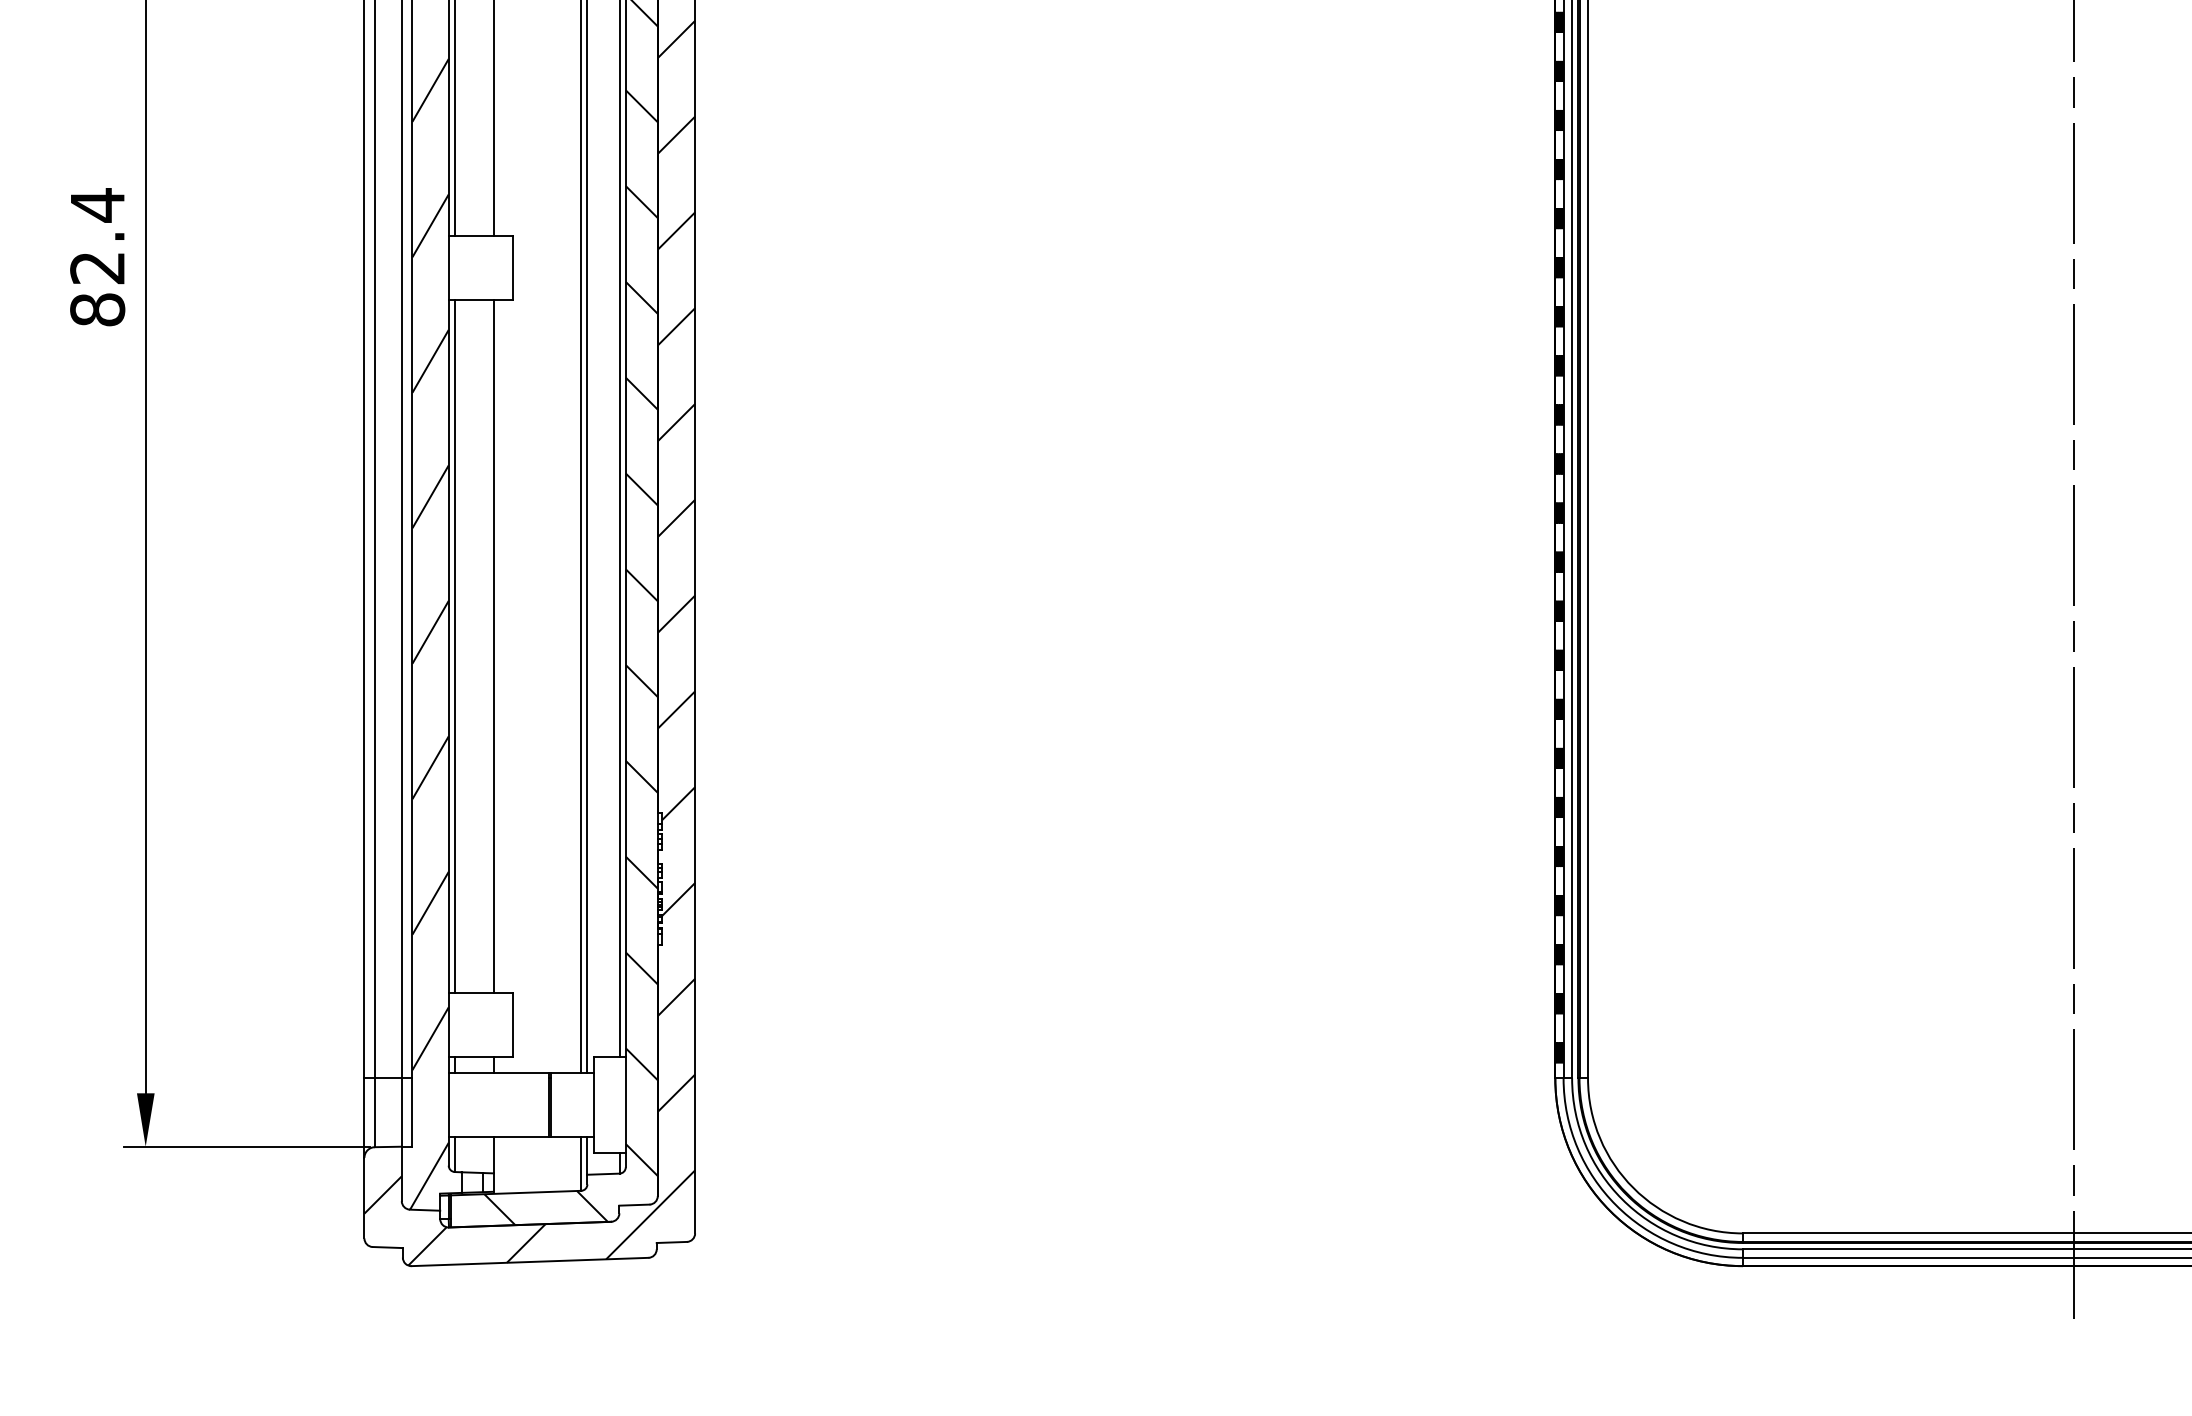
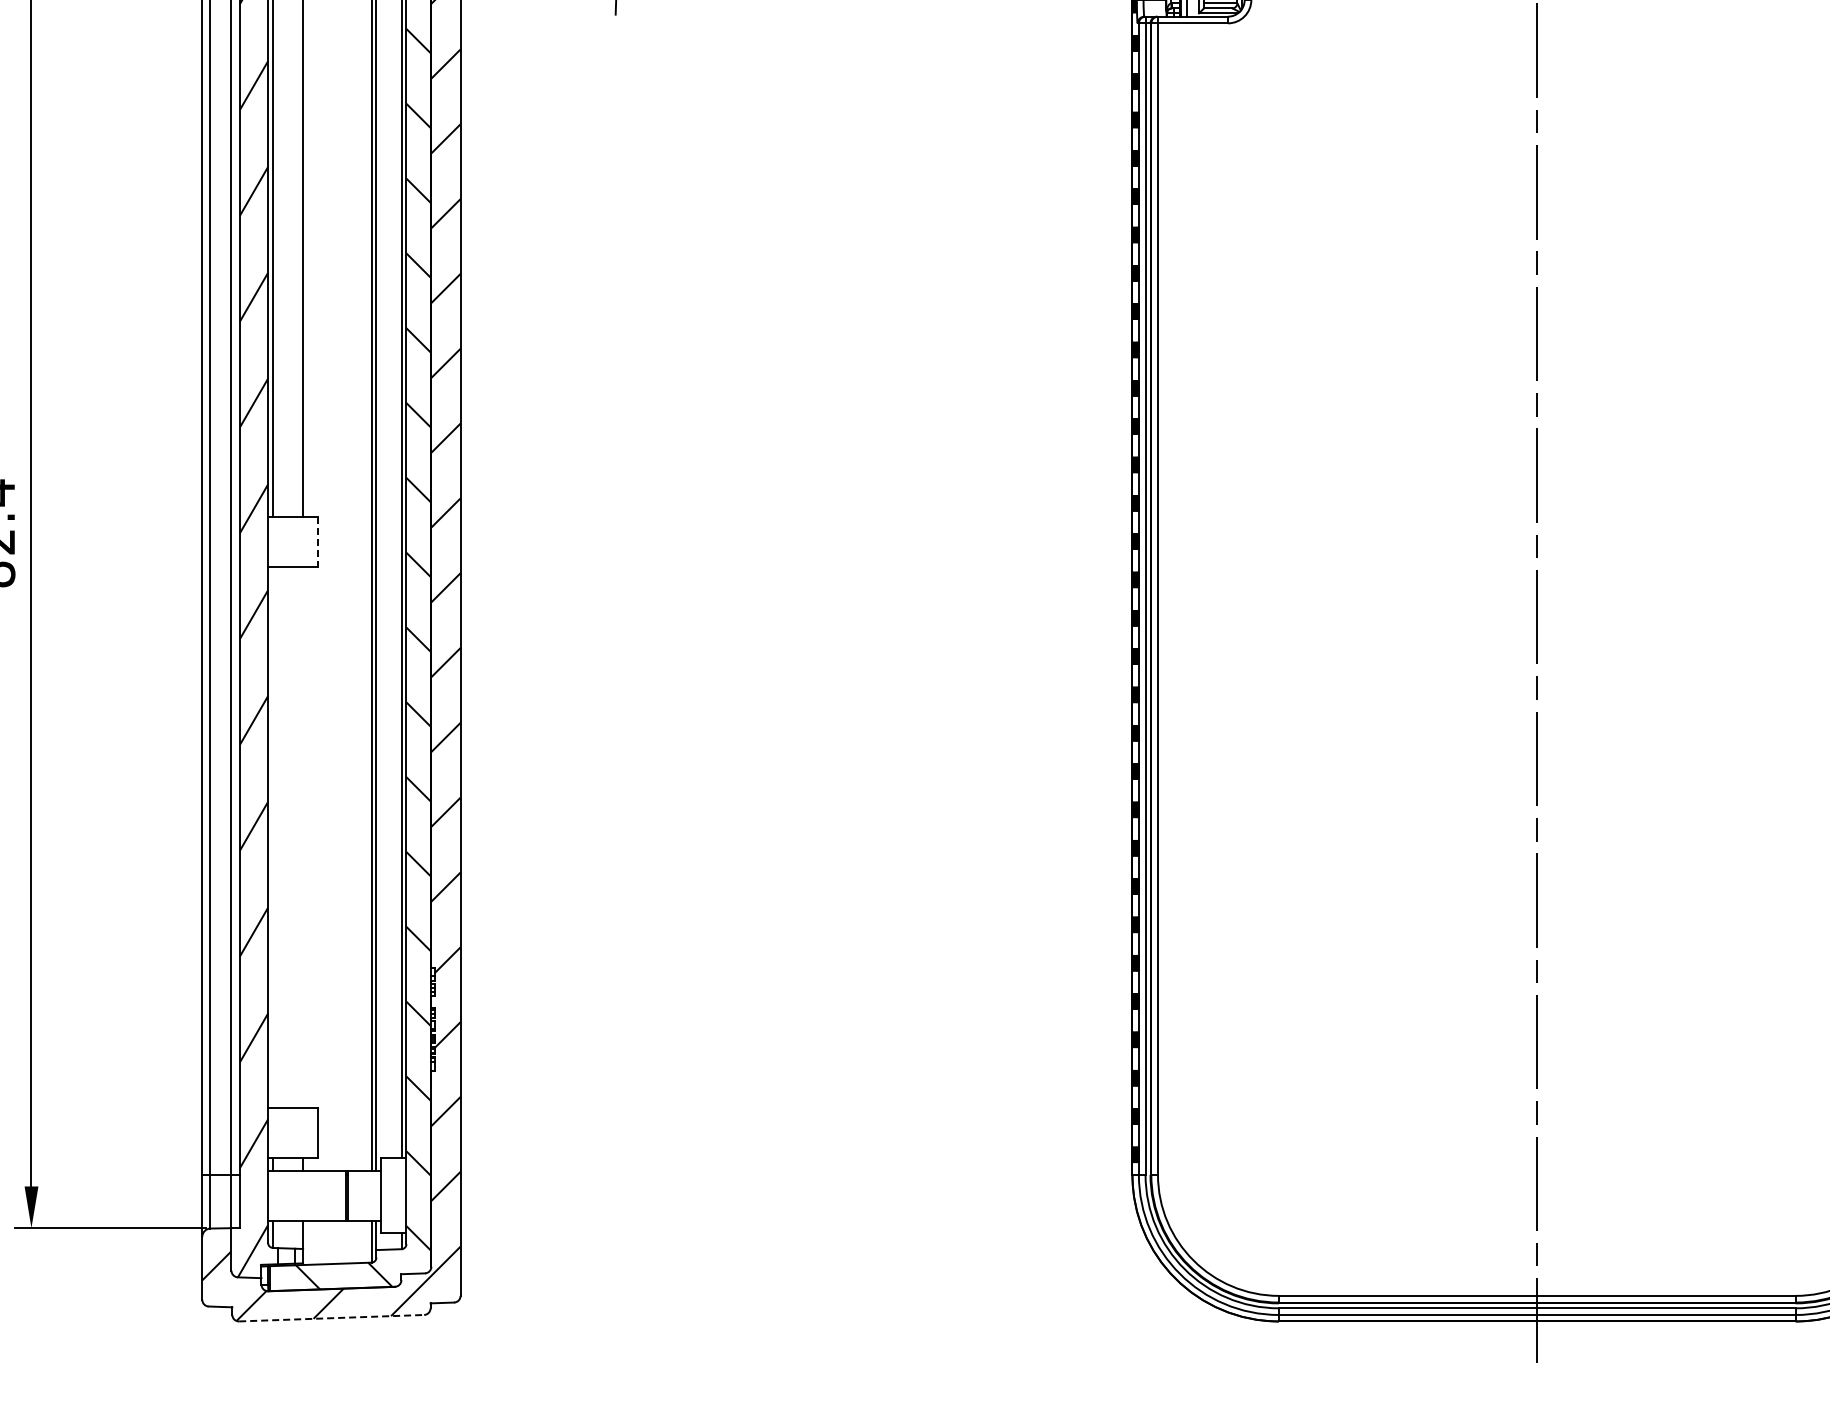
line: (513, 267) -> (318, 541), solid -> dashed
line: (454, 646) -> (272, 837), removed
line: (494, 646) -> (303, 837), removed
line: (529, 1262) -> (331, 1318), solid -> dashed

